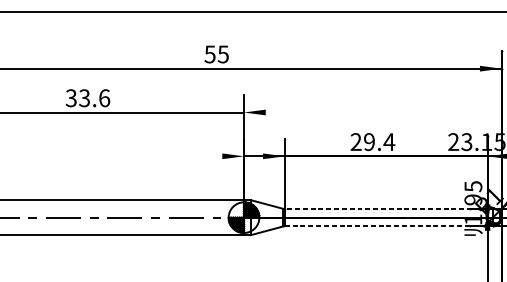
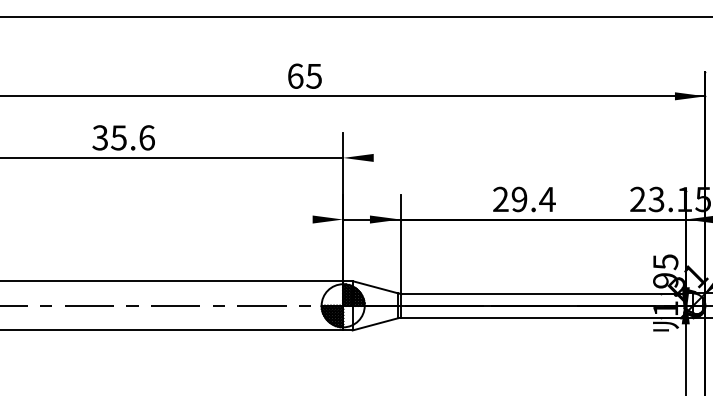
text: (210, 53) -> (295, 75), 55 -> 65
text: (84, 97) -> (119, 137), 33.6 -> 35.6
line: (386, 208) -> (543, 293), dashed -> solid
line: (386, 225) -> (543, 317), dashed -> solid

